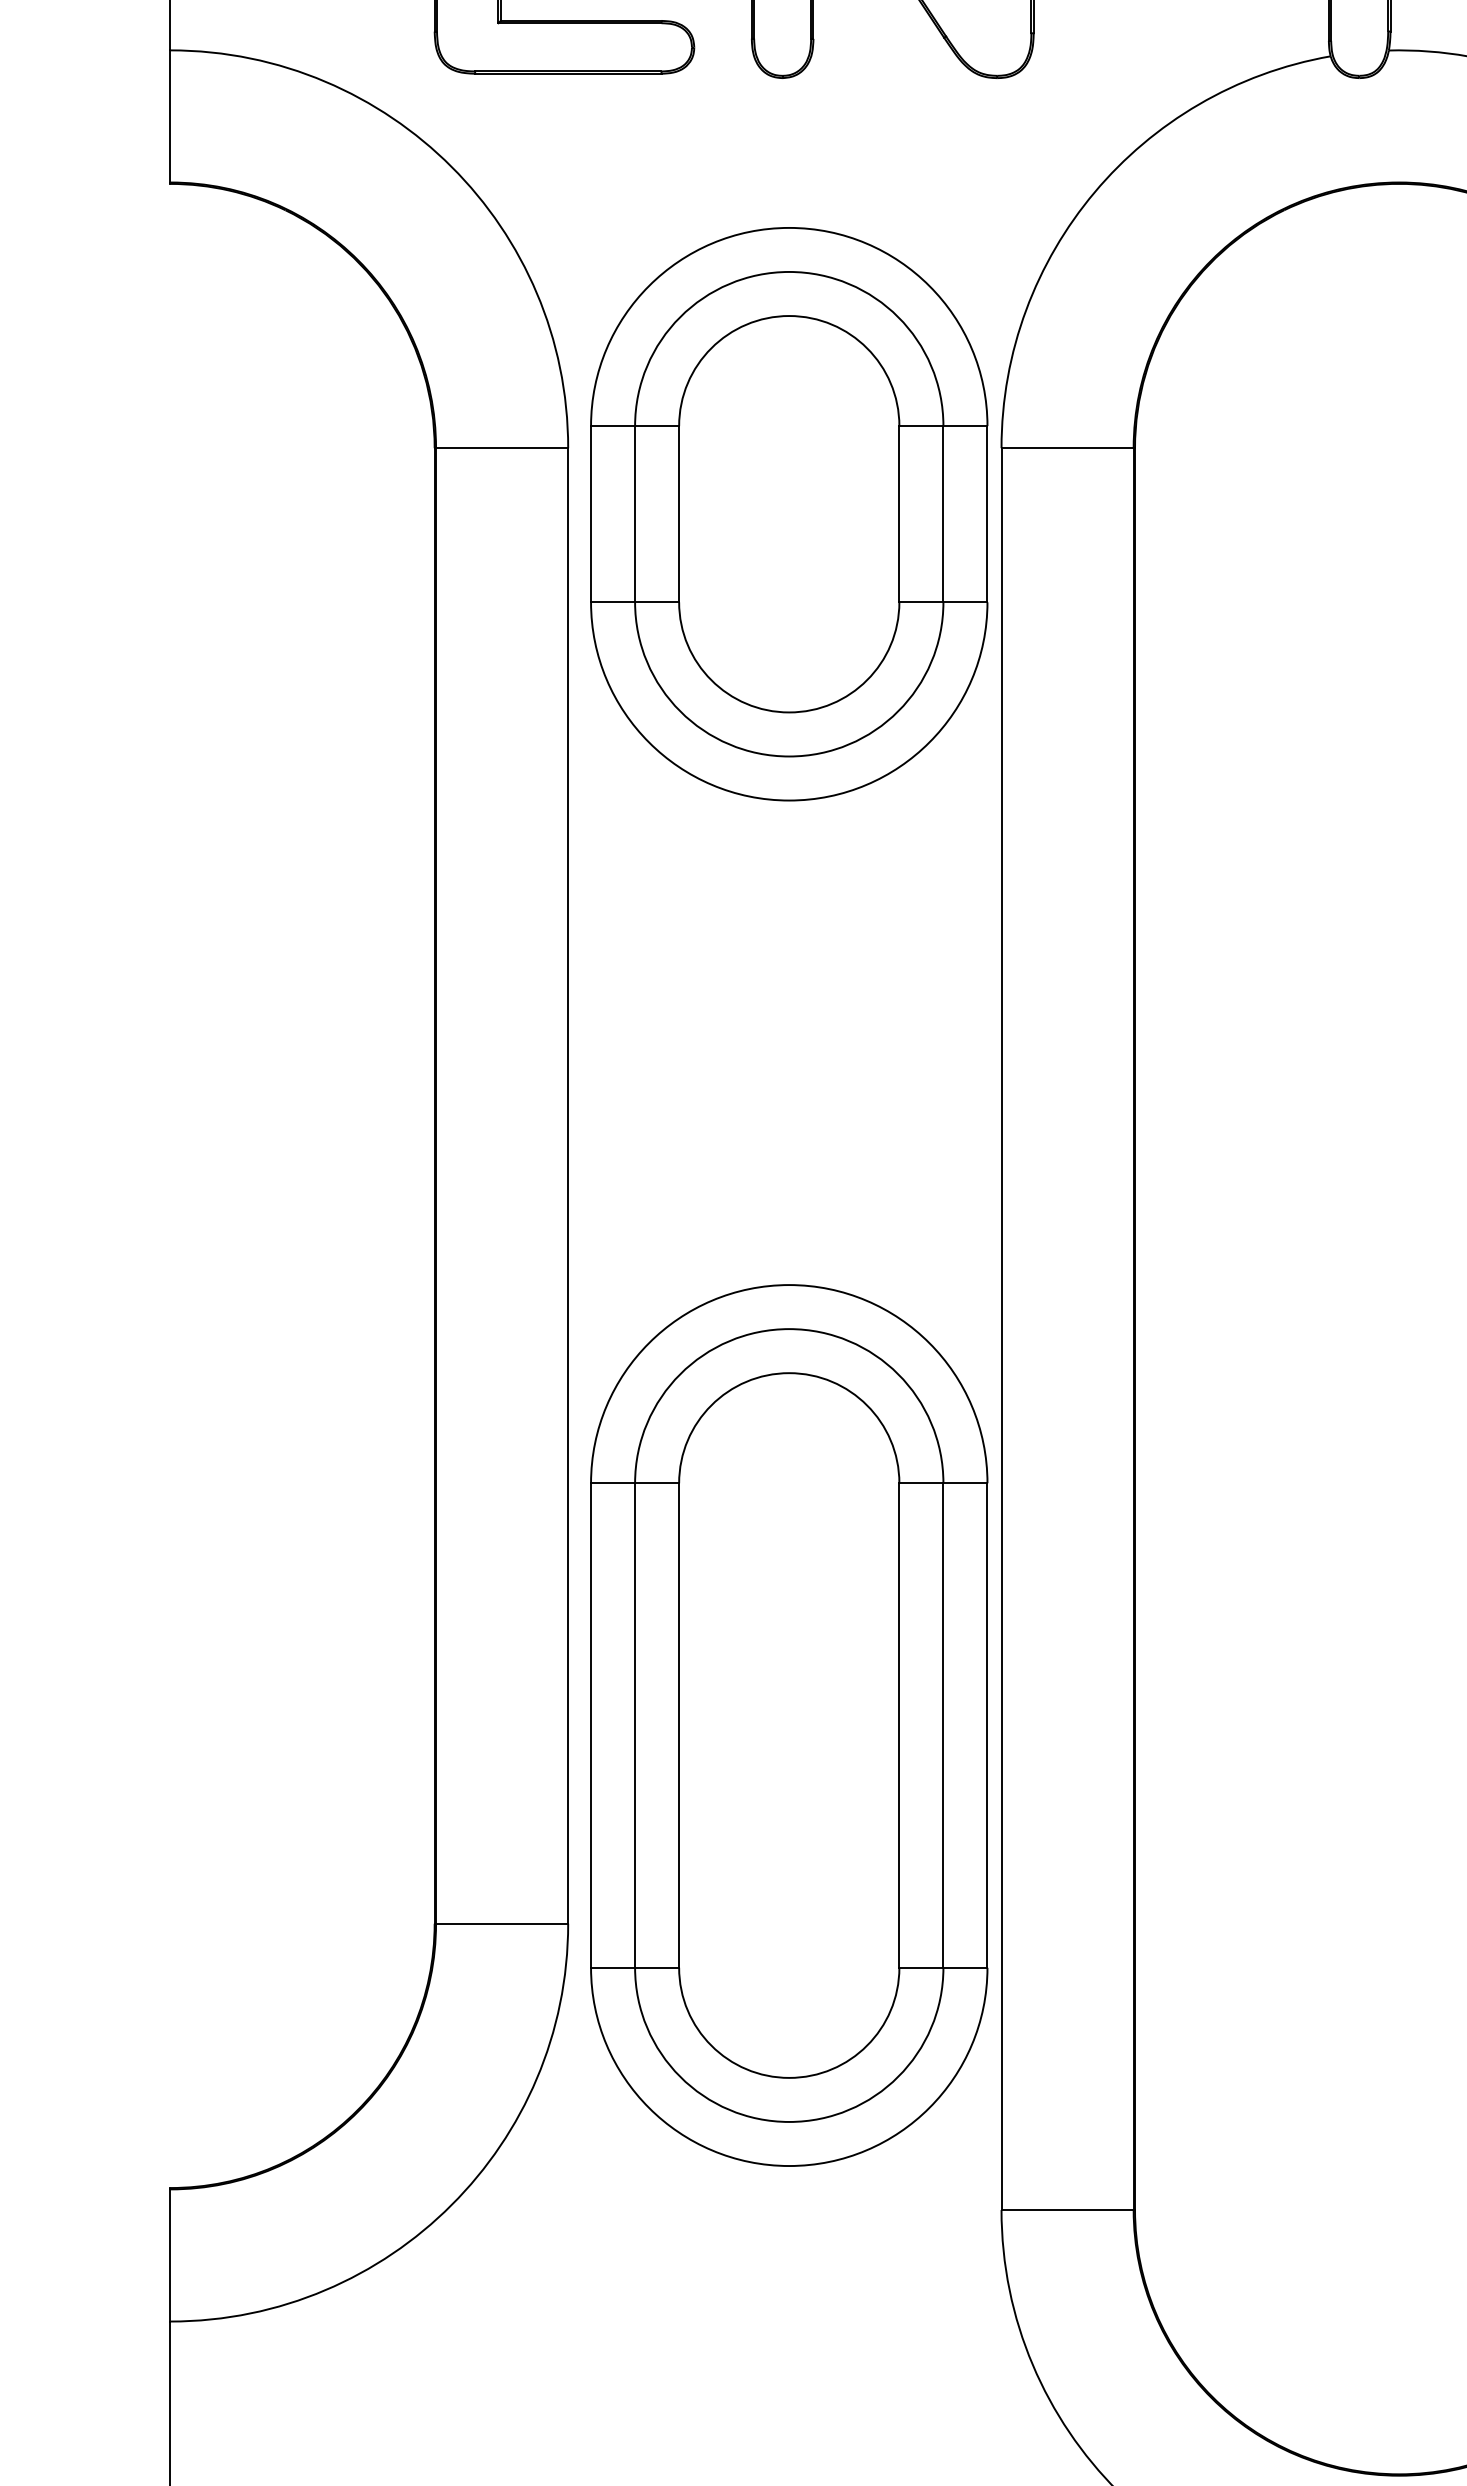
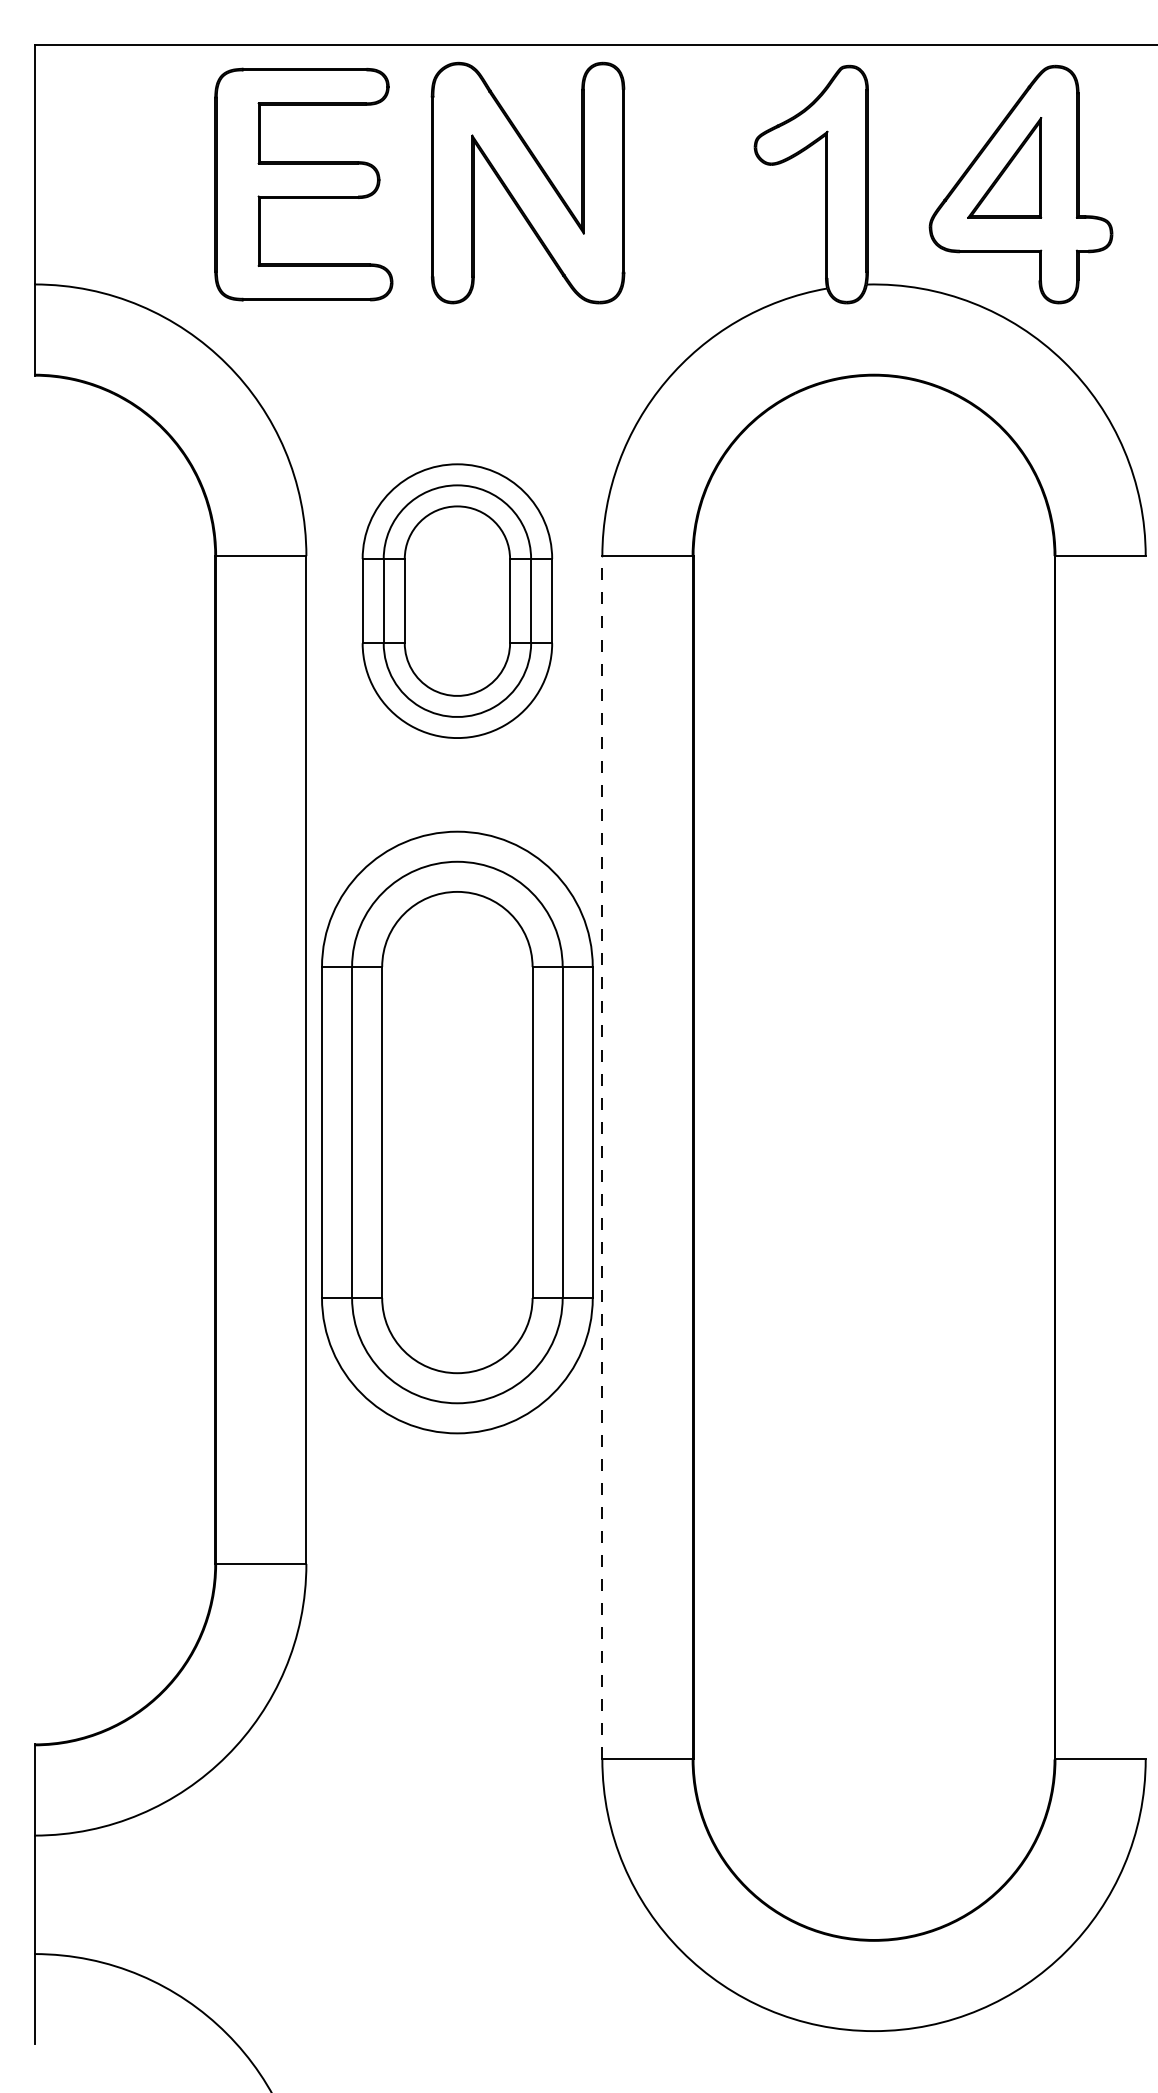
part: (789, 513) -> (457, 600), size x0.7
line: (1001, 1328) -> (602, 1157), solid -> dashed
part: (789, 1725) -> (457, 1132), moved

